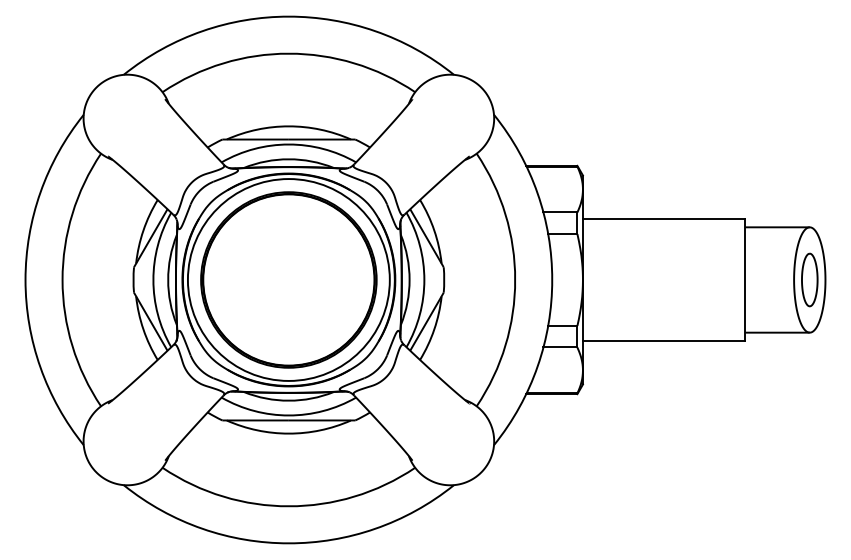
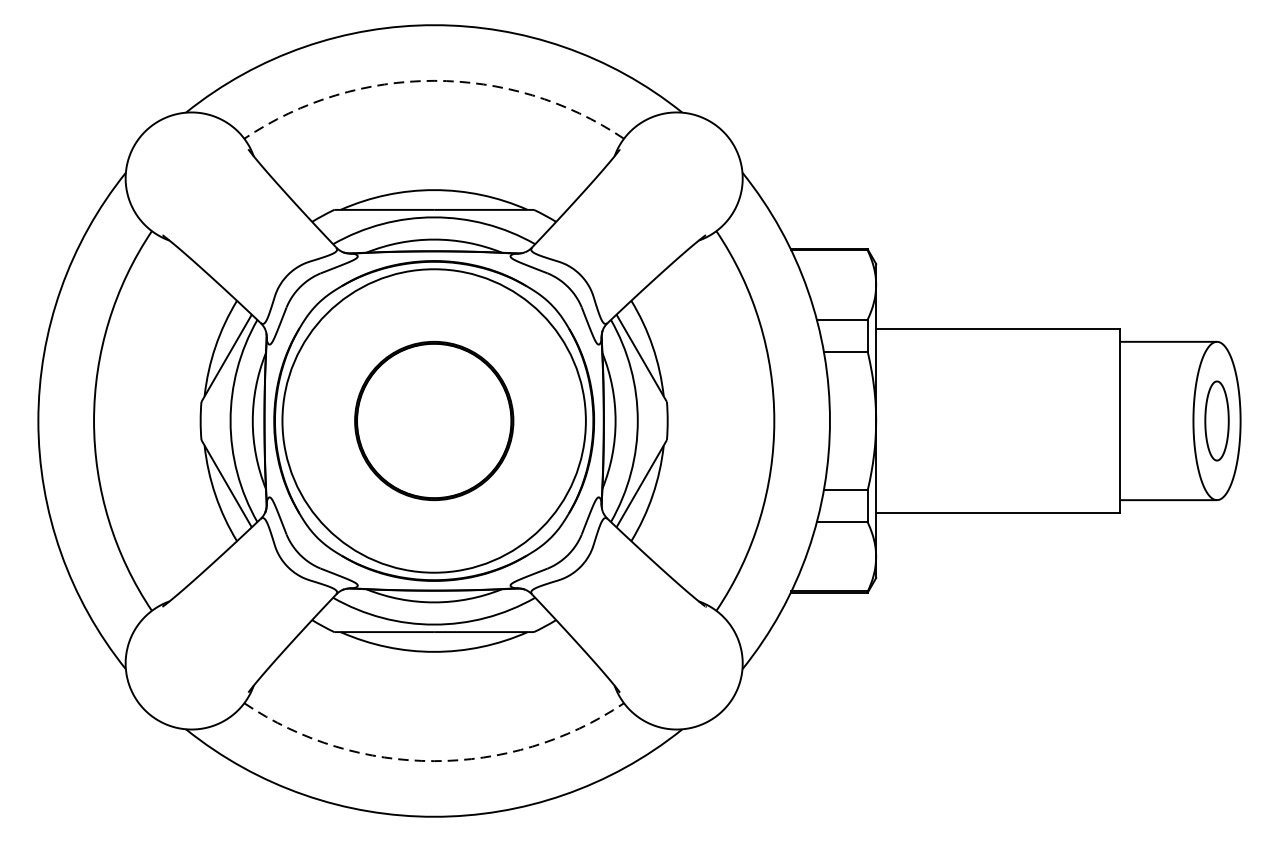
arc: (288, 53) -> (433, 80), solid -> dashed
part: (288, 279) -> (433, 420), size x0.6
arc: (288, 506) -> (433, 761), solid -> dashed

